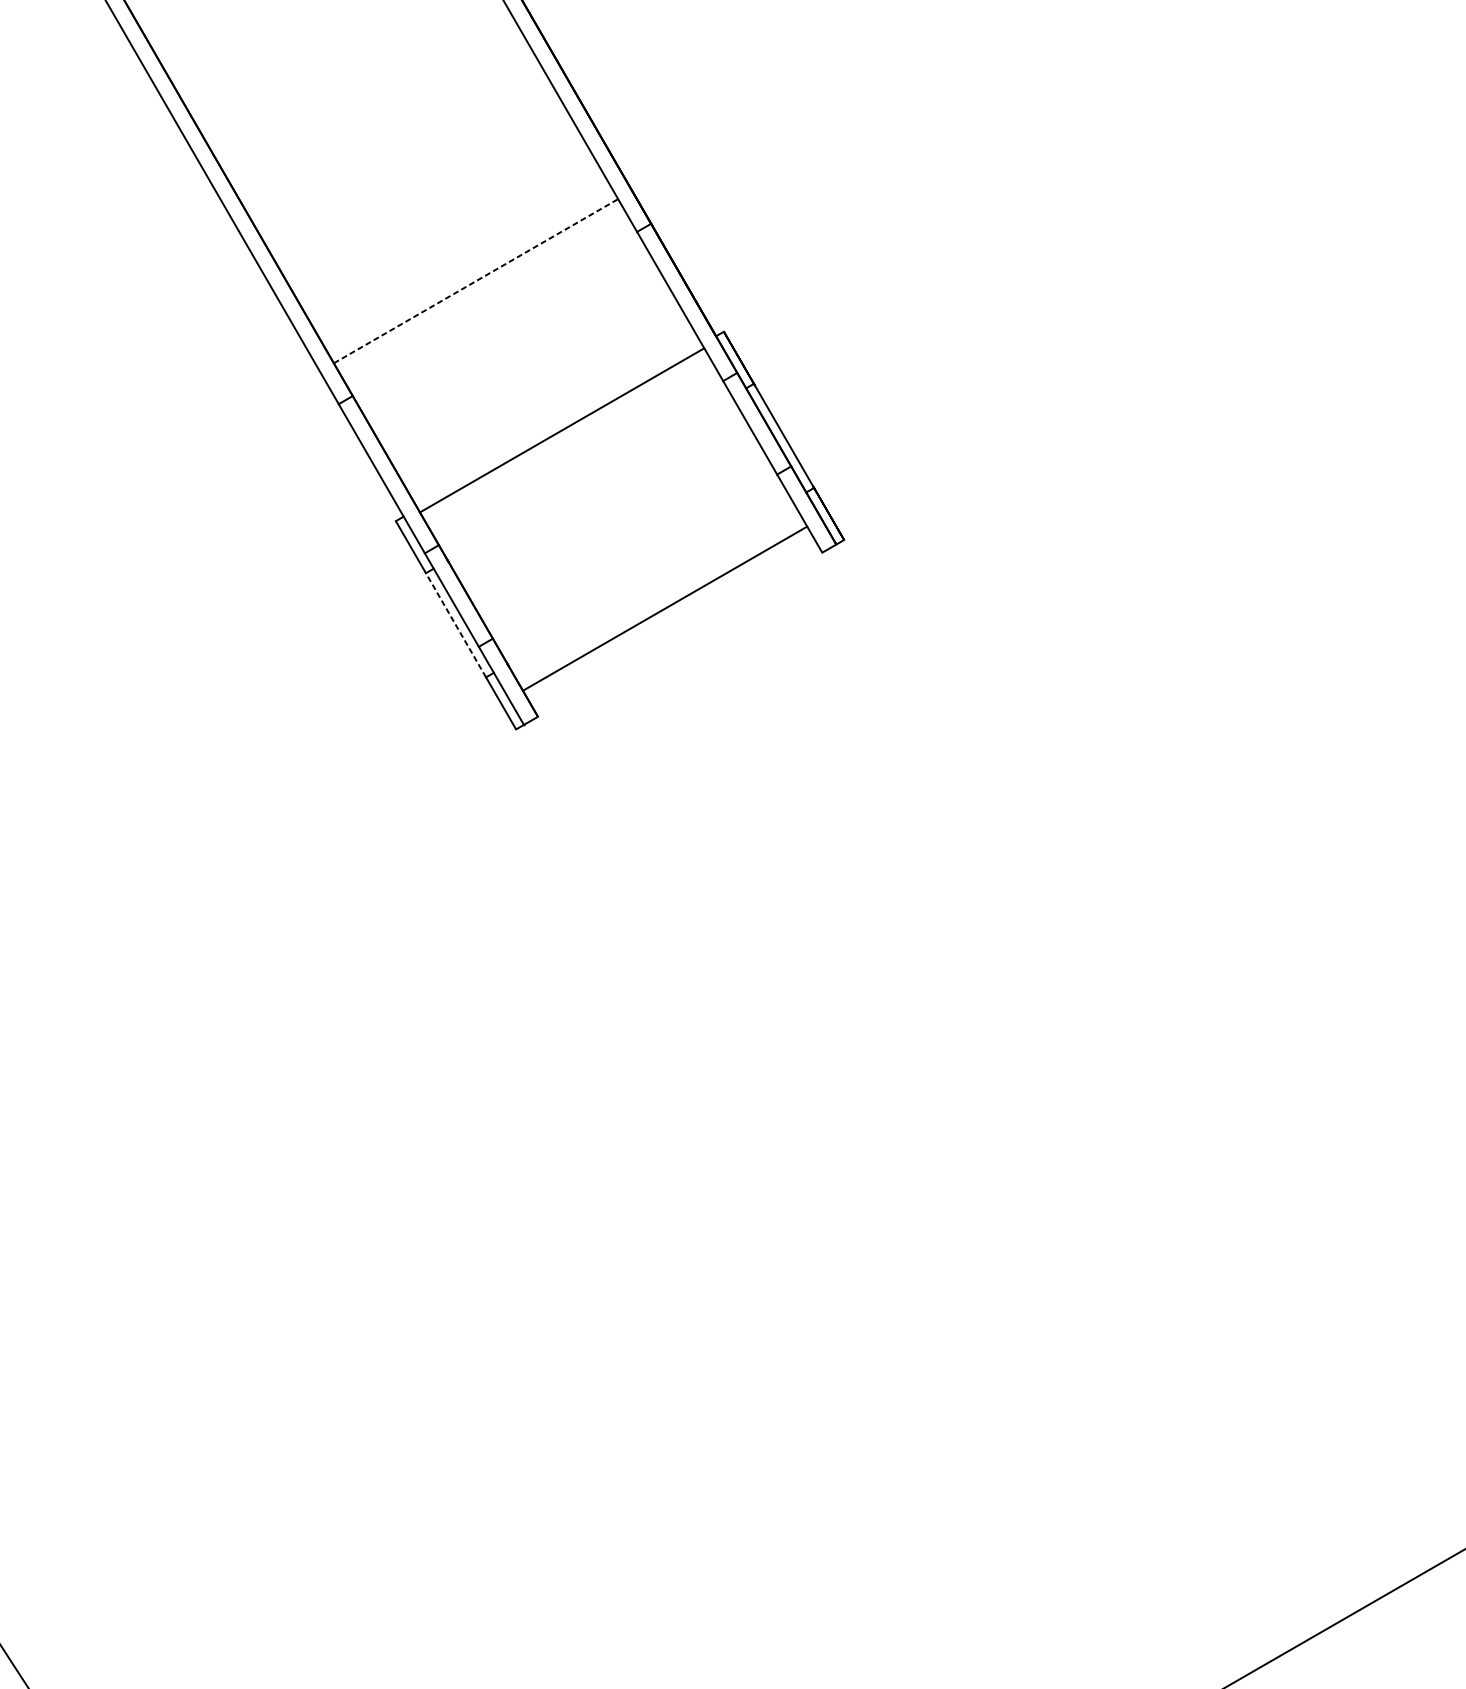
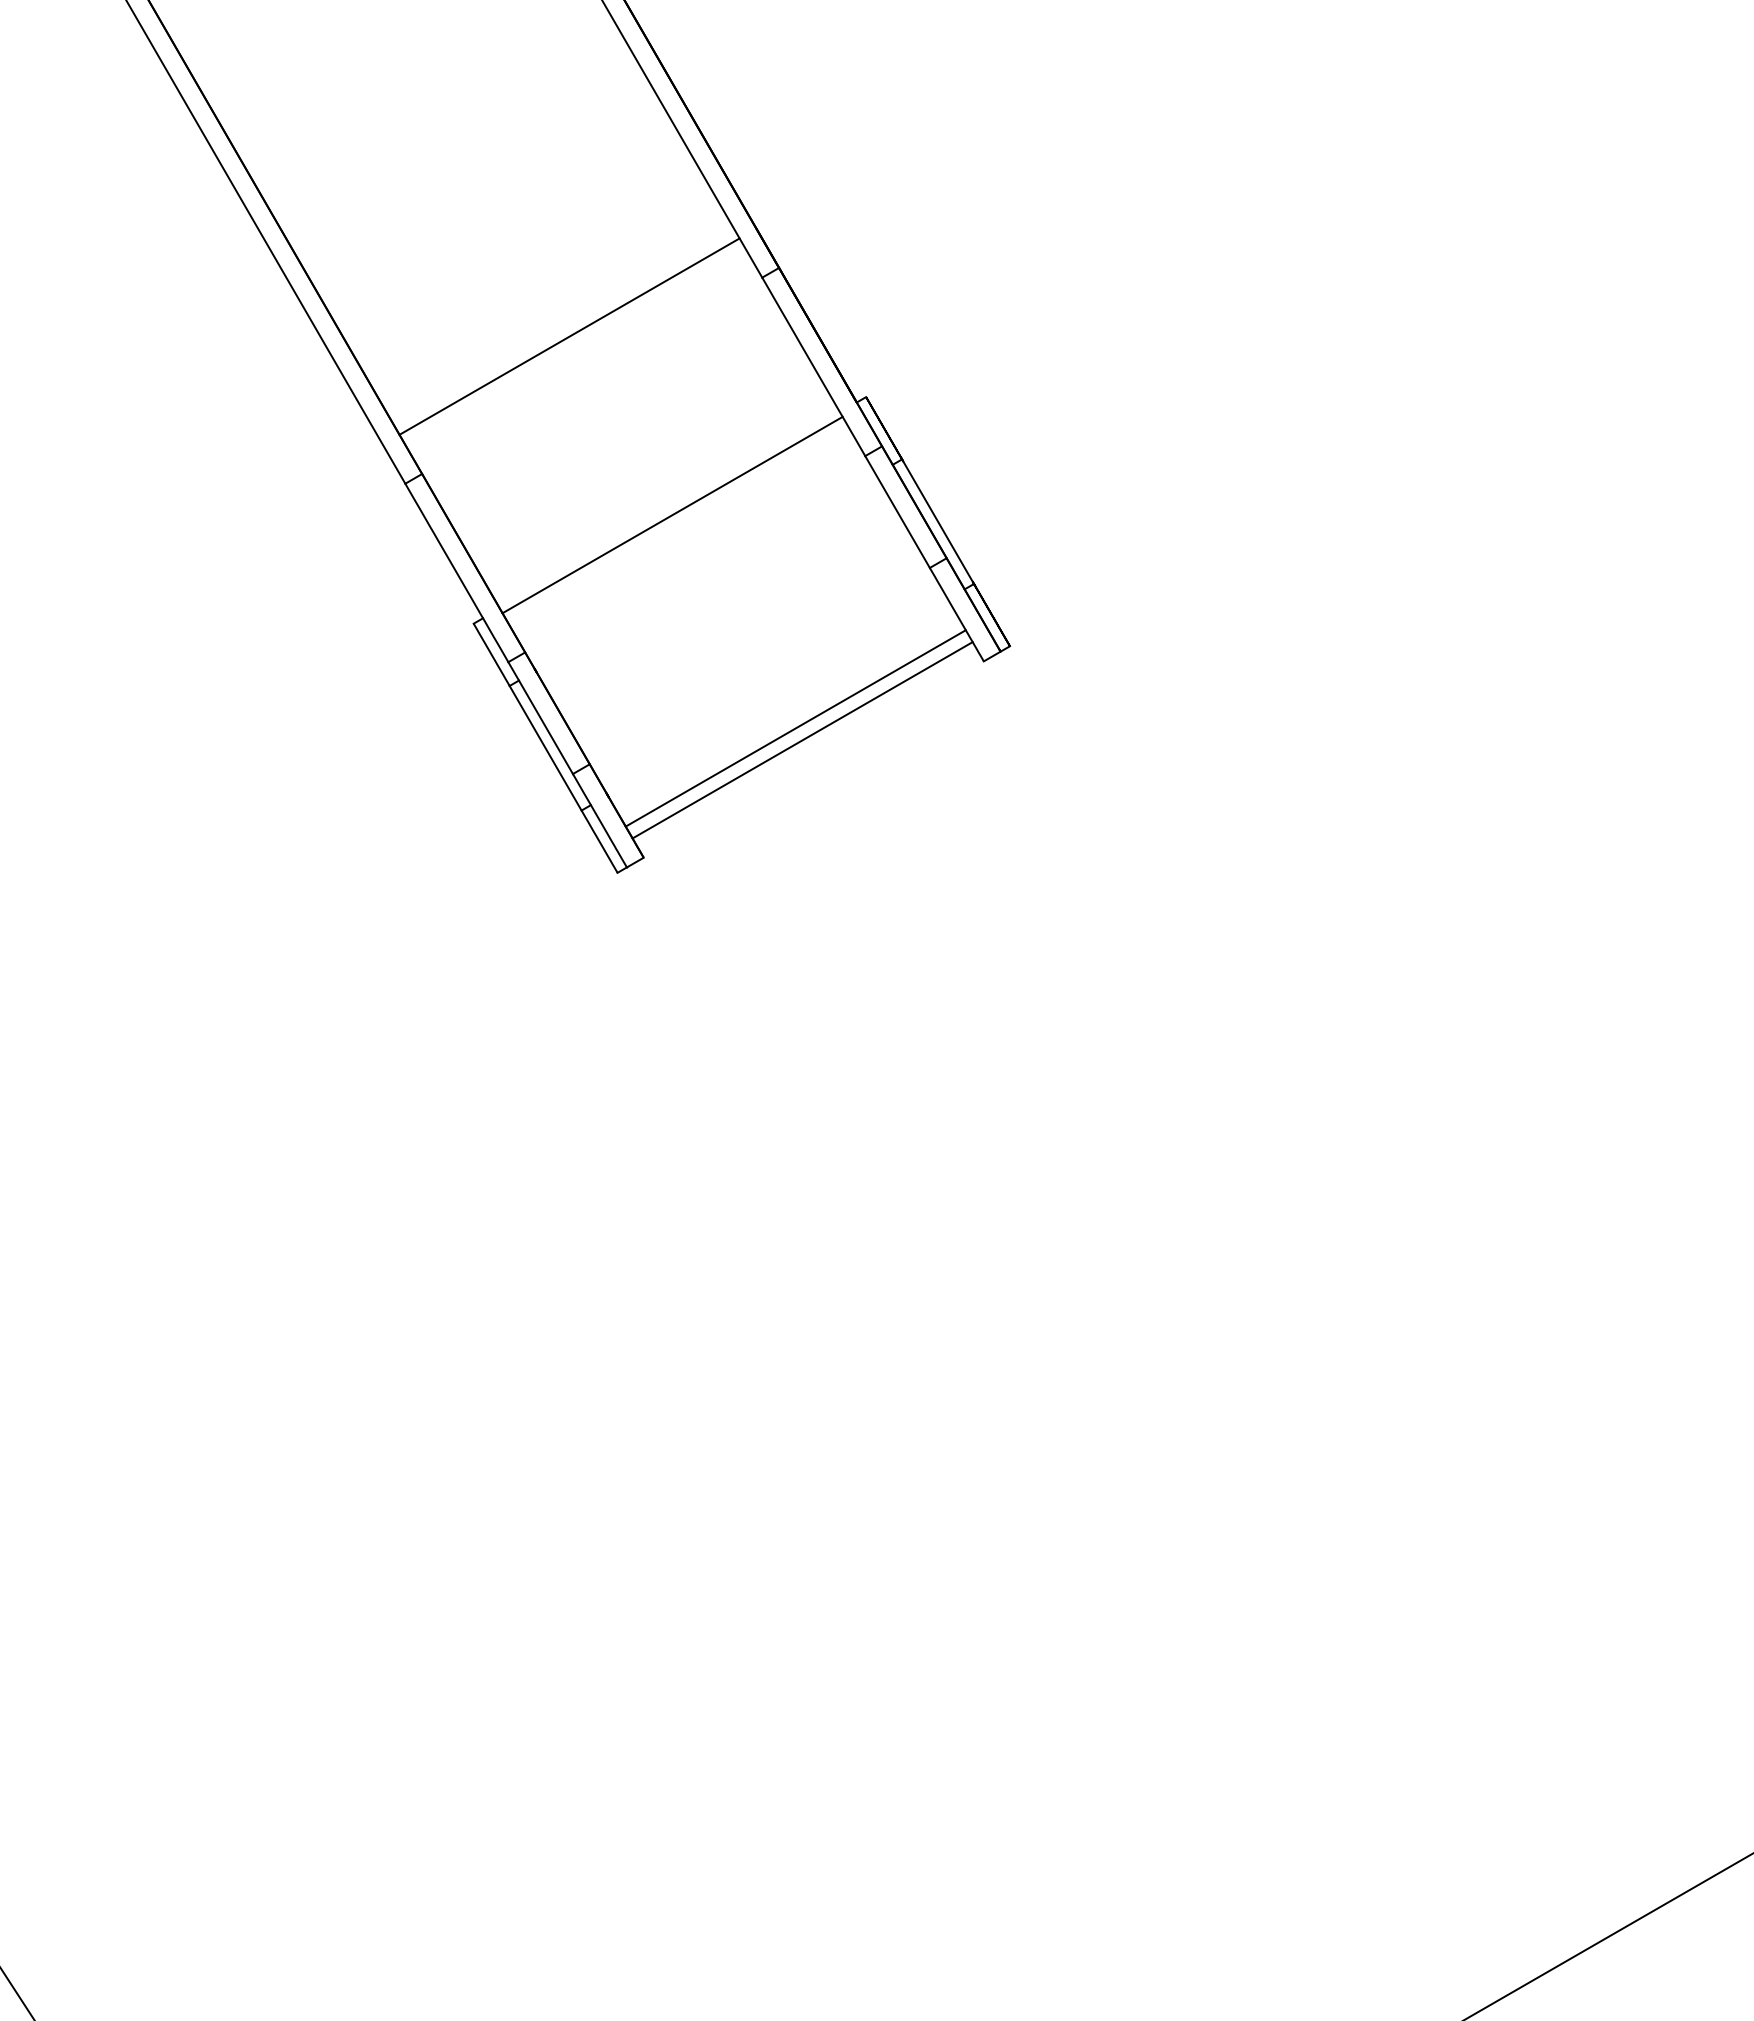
line: (476, 281) -> (570, 336), dashed -> solid
line: (670, 618) -> (802, 740), added
line: (455, 625) -> (545, 748), dashed -> solid

